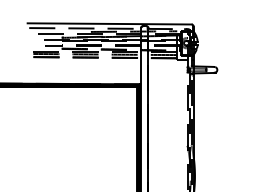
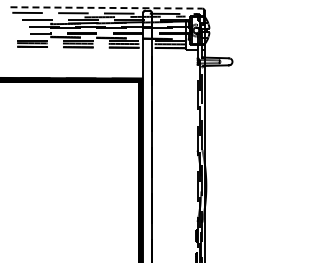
line: (109, 23) -> (106, 7), solid -> dashed

